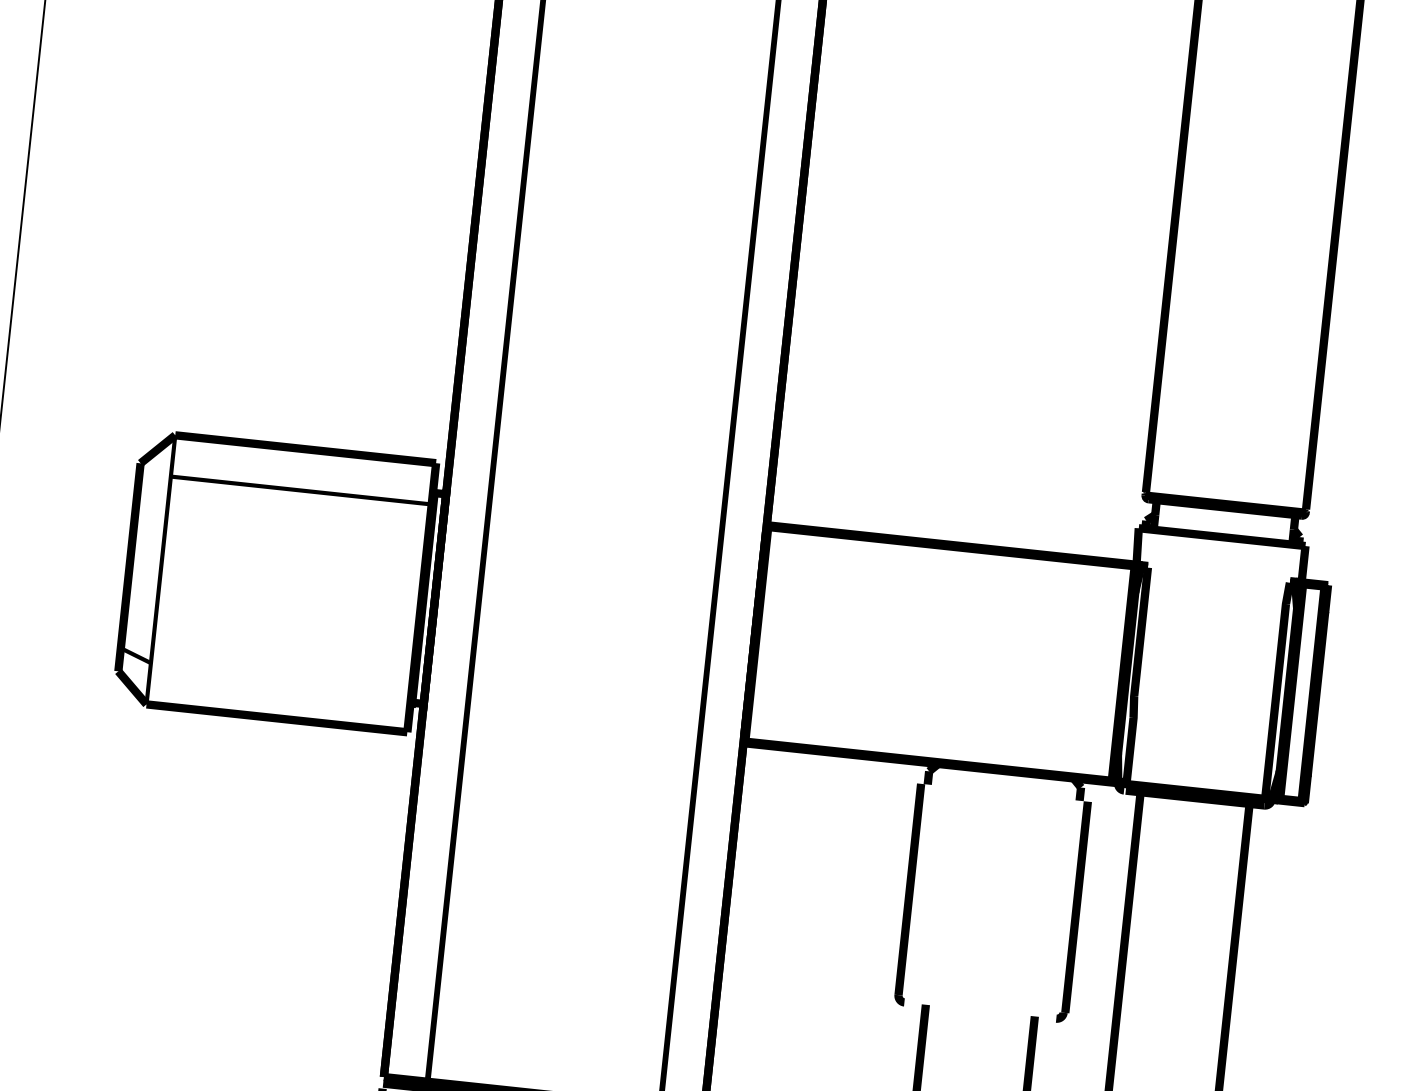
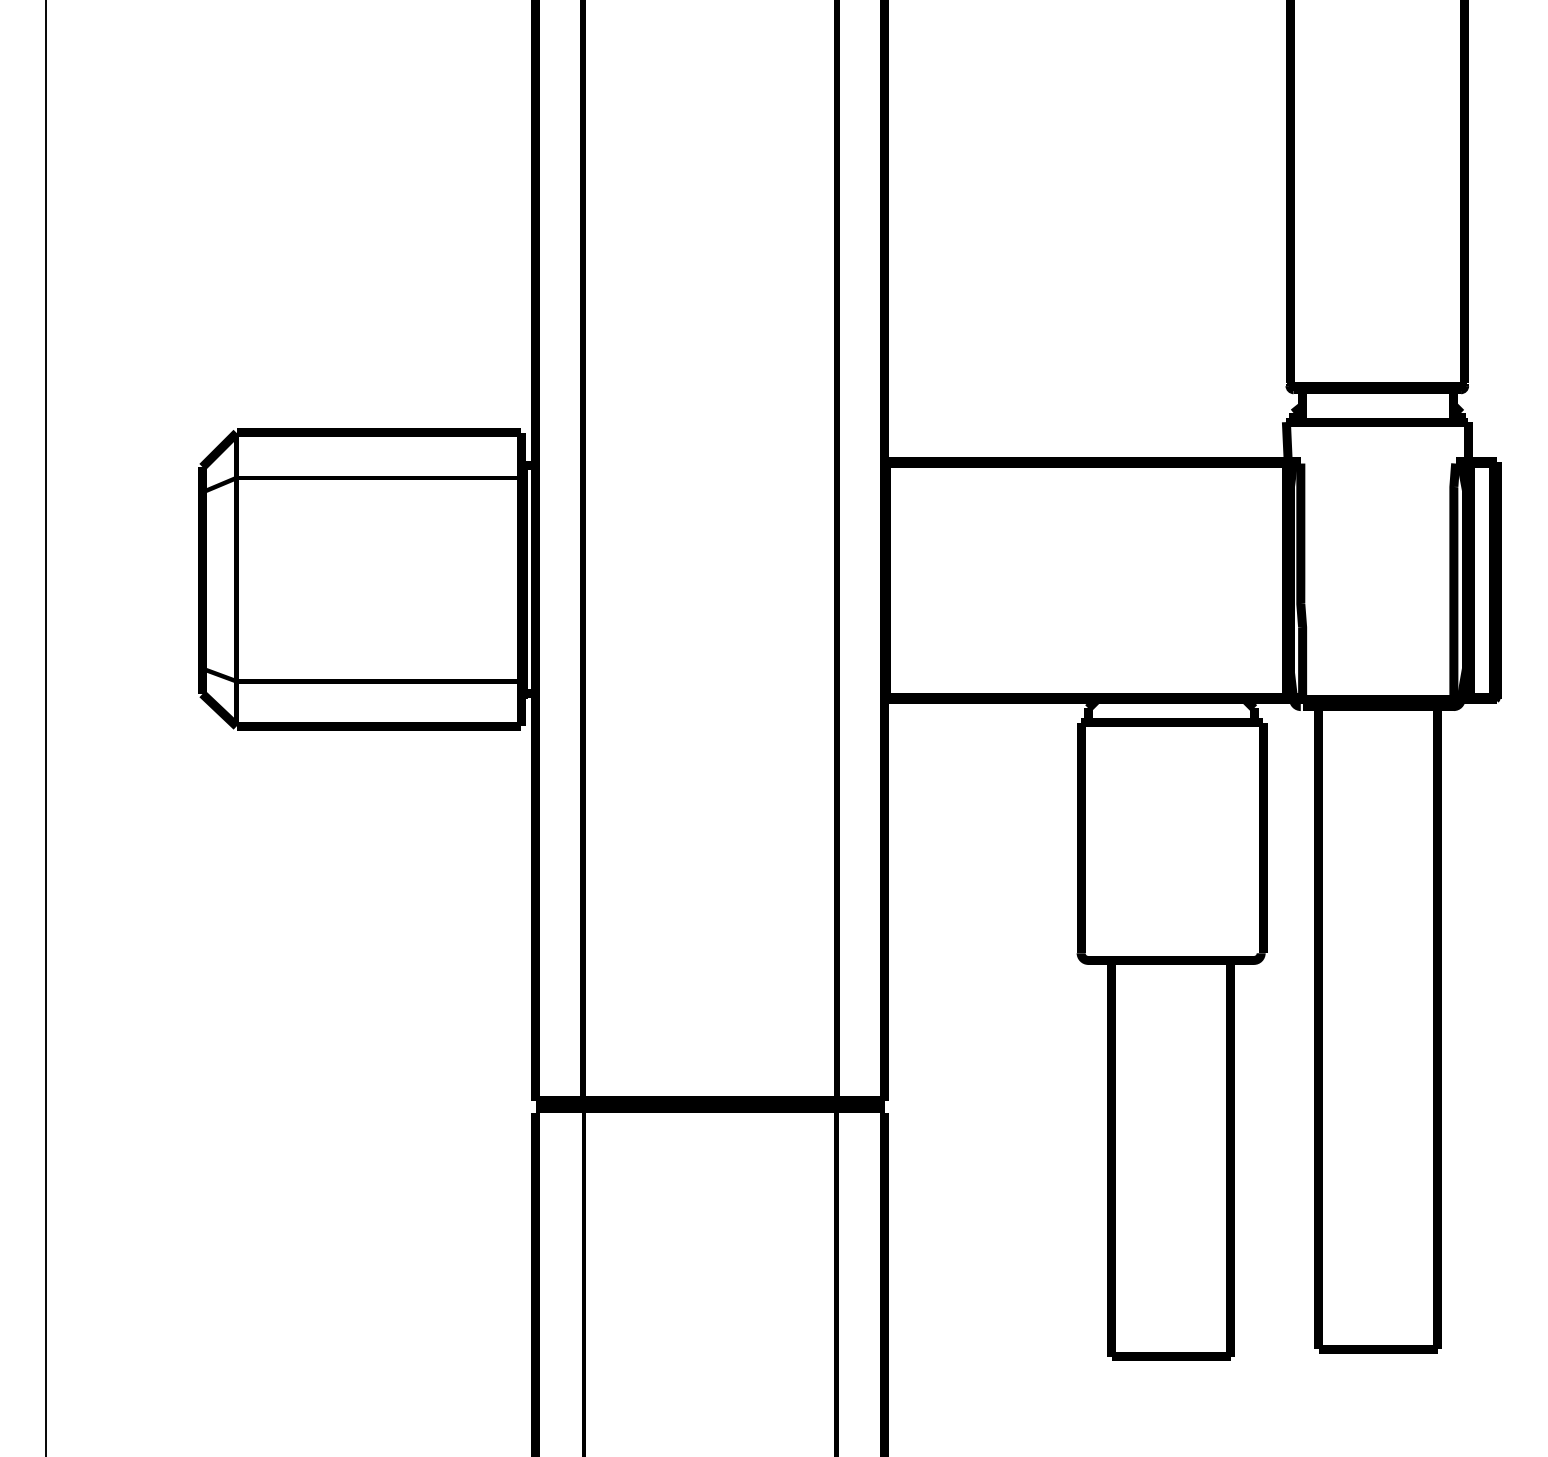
fill: (154, 480) -> (219, 484), added
fill: (280, 677) -> (378, 681), added
fill: (1003, 792) -> (1171, 722), added
fill: (979, 1009) -> (1170, 959), added

